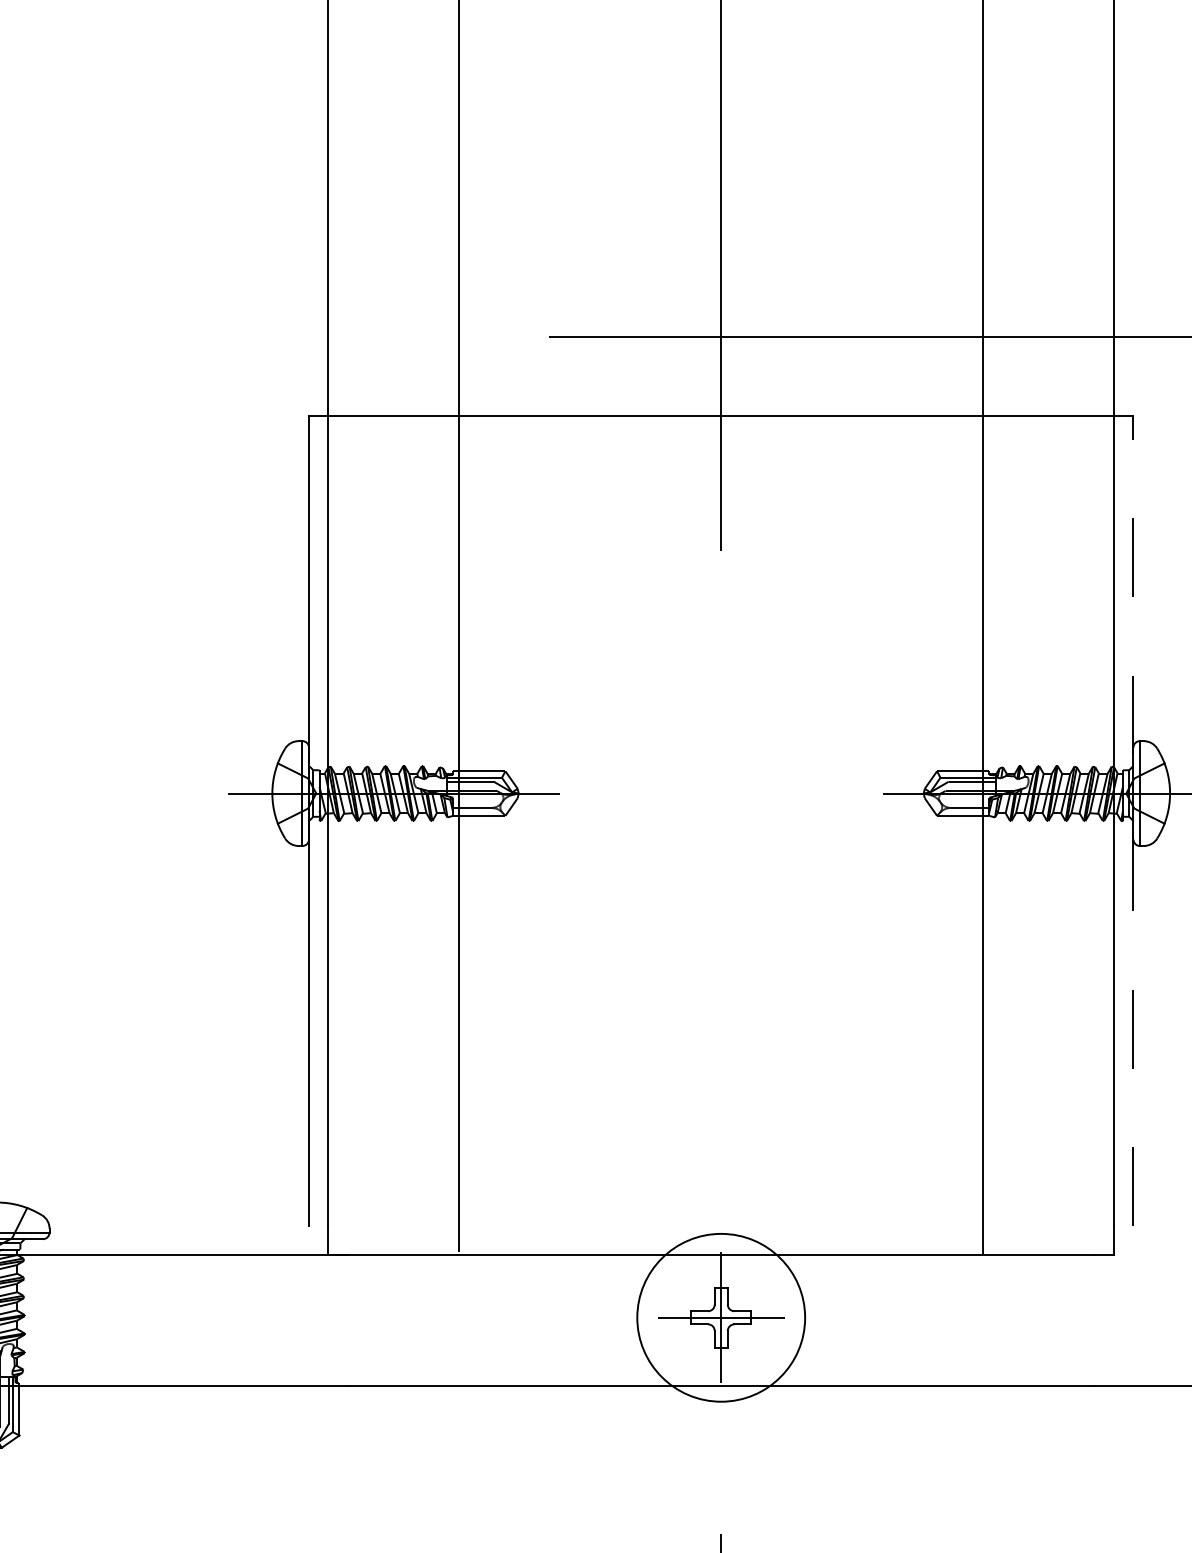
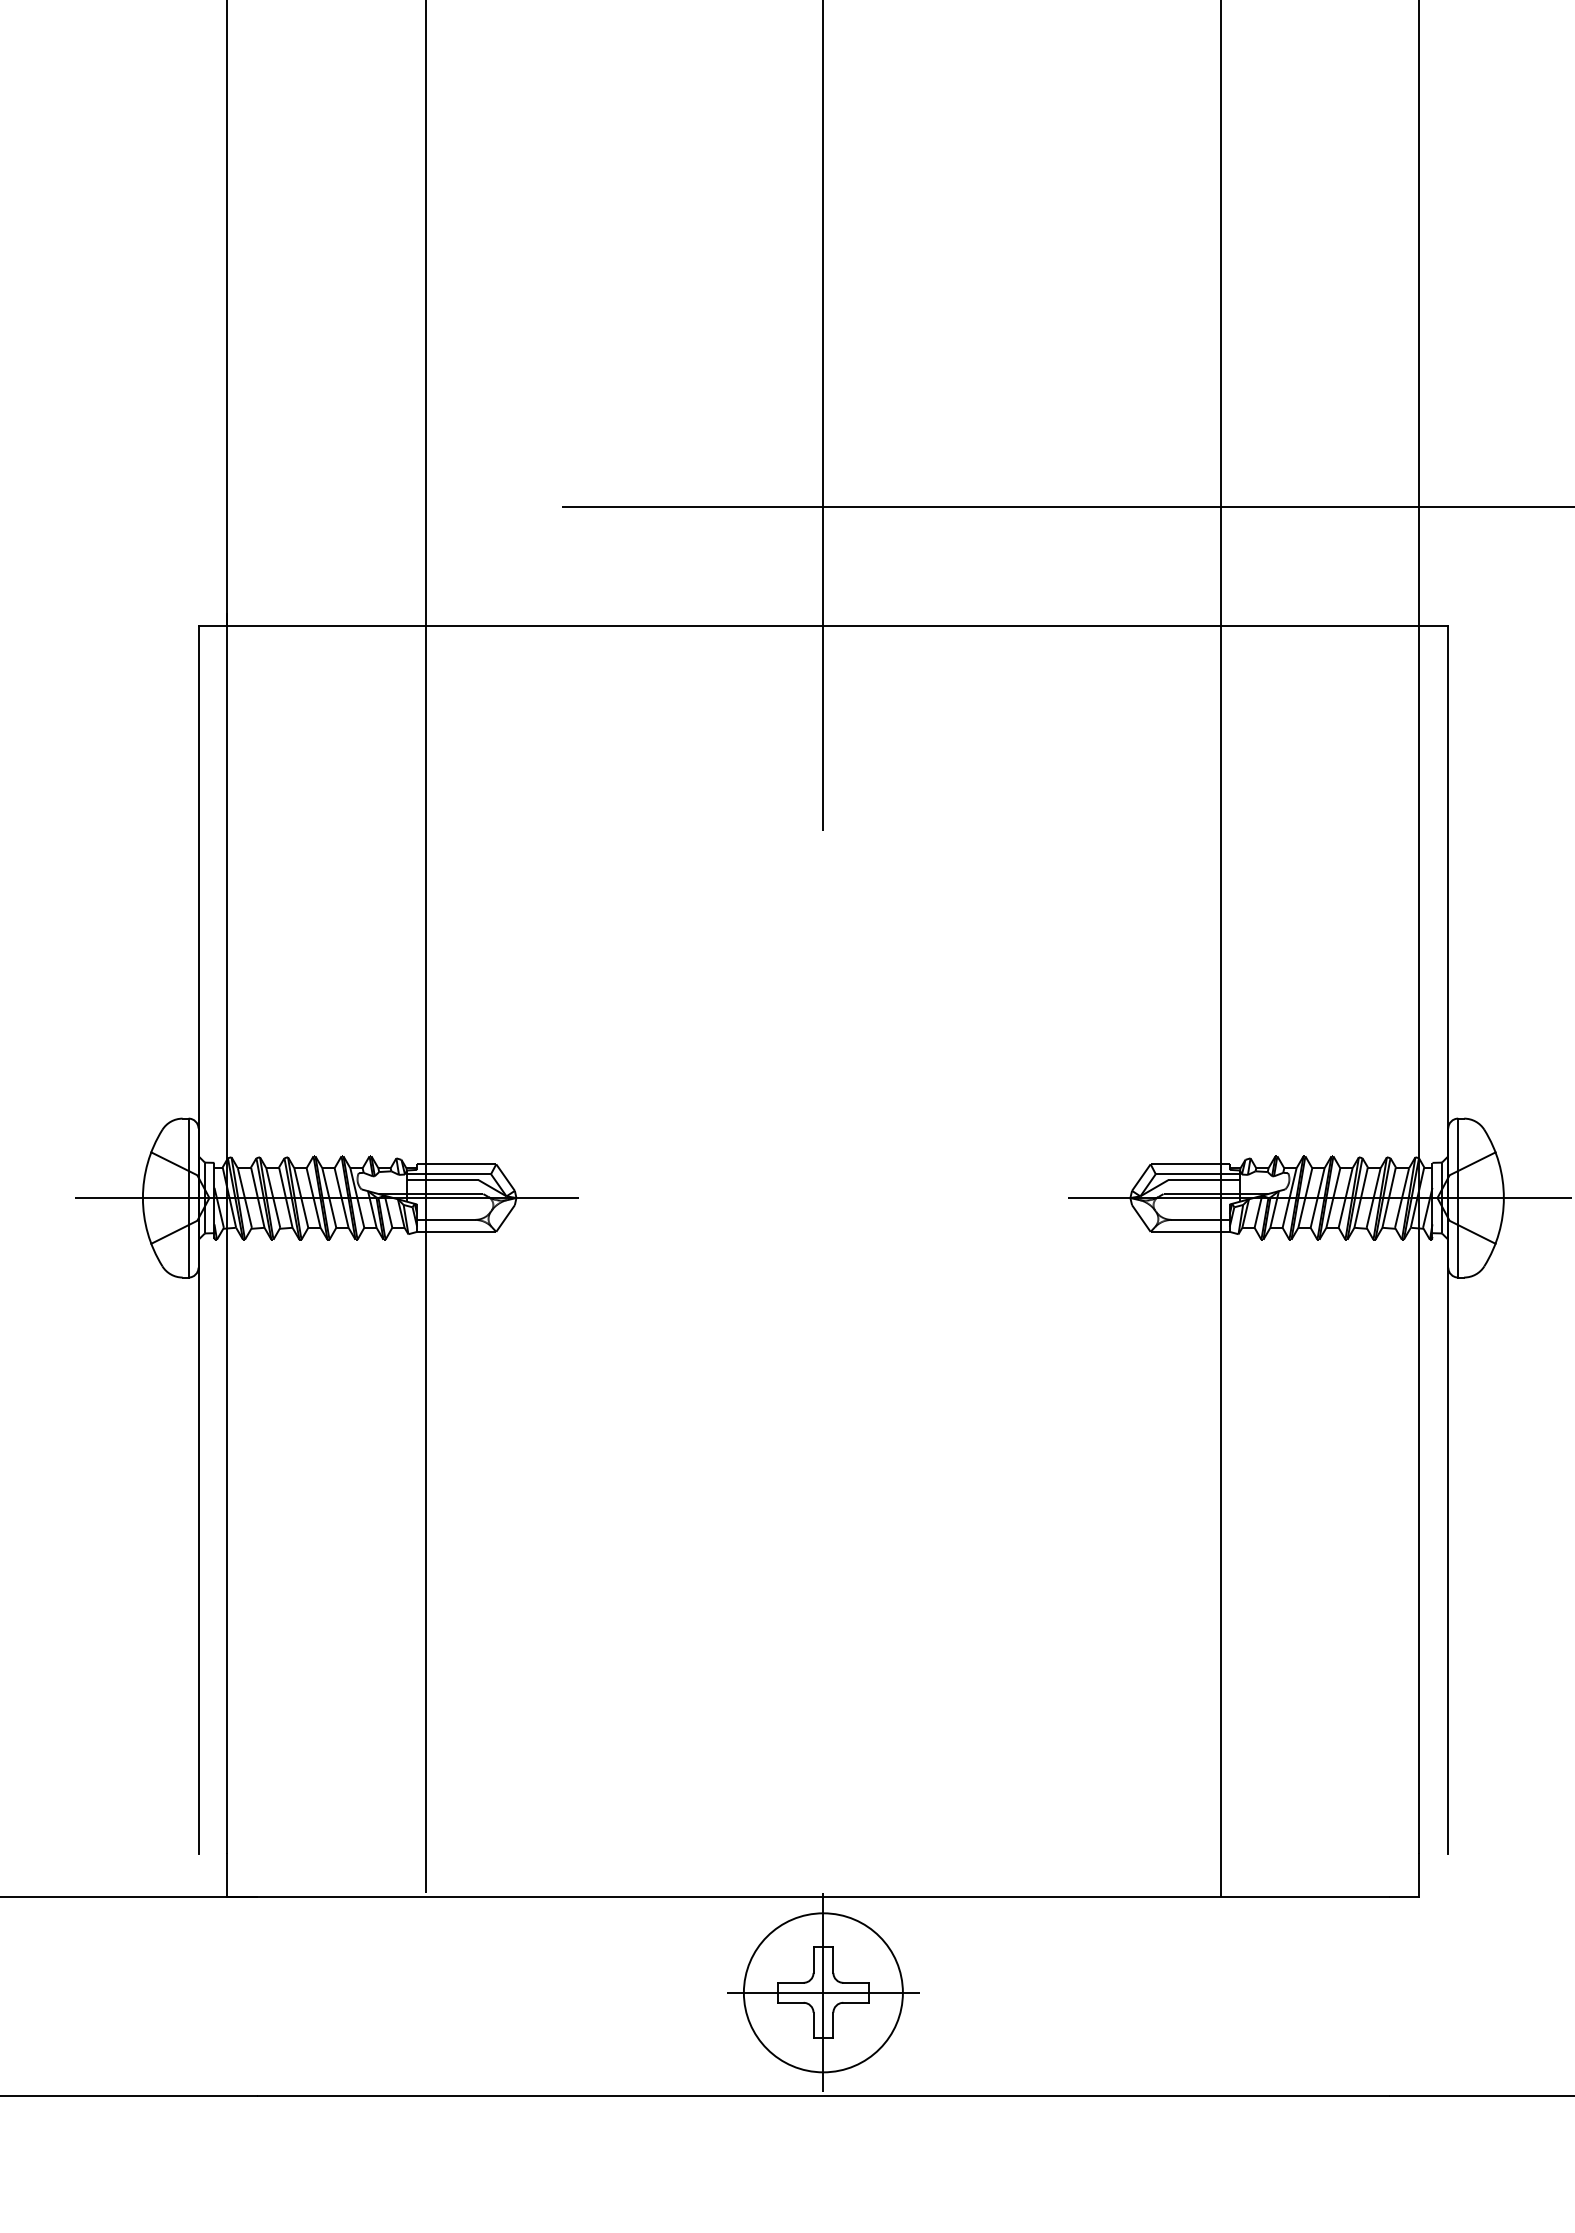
line: (1133, 821) -> (1448, 1240), dashed -> solid
circle: (720, 1317) -> (822, 1992), size x0.62

